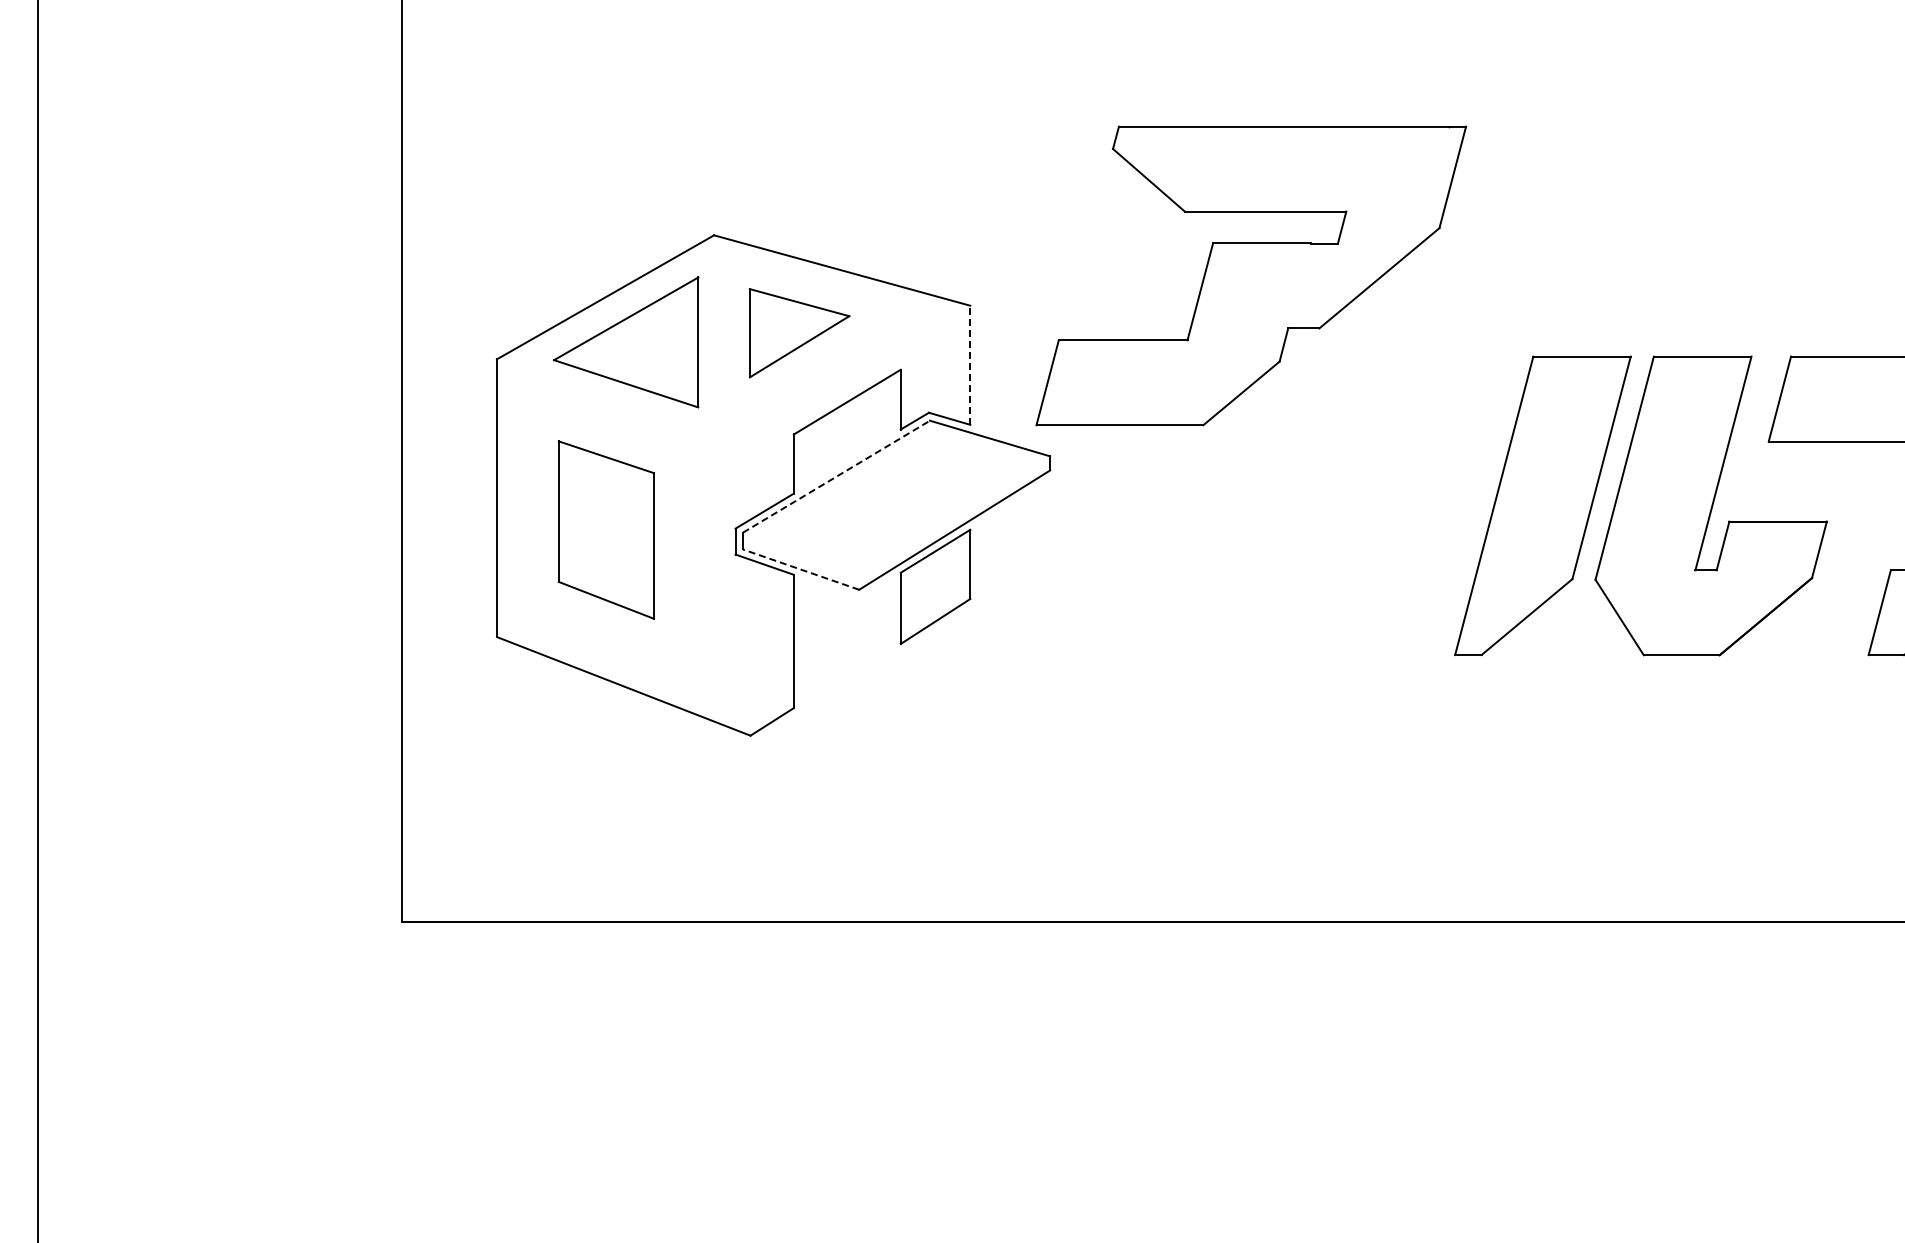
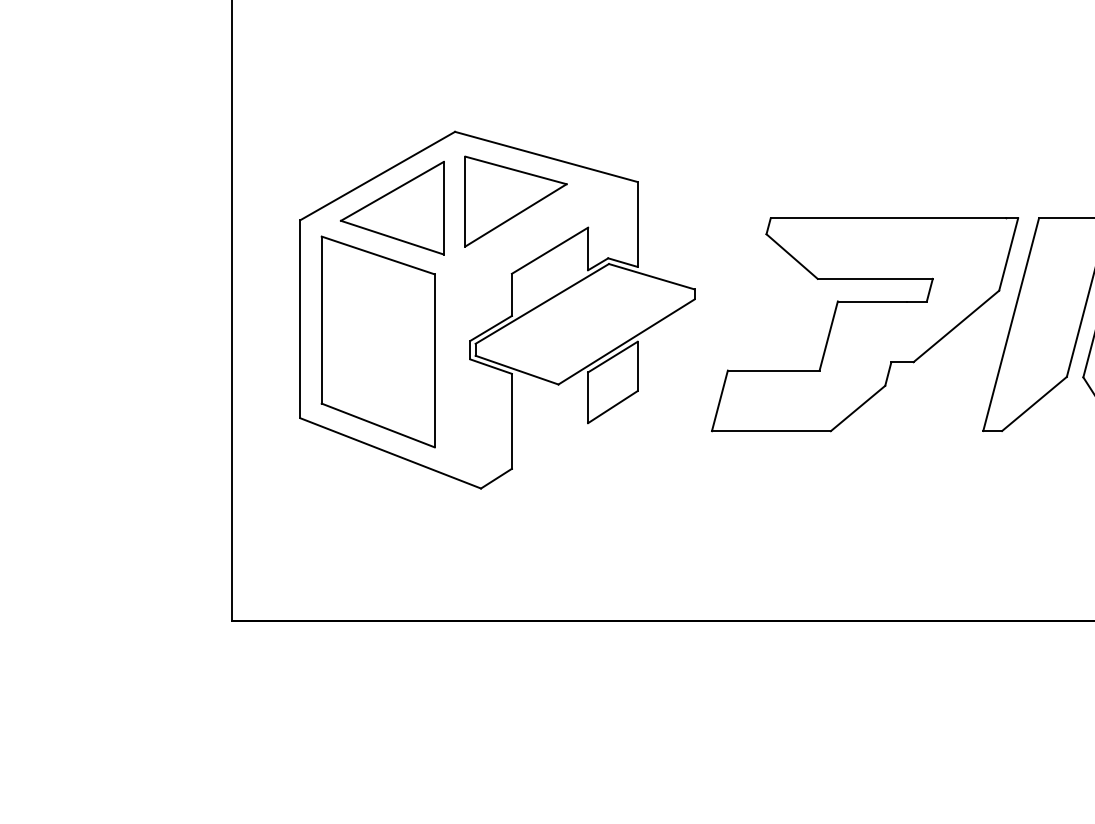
part: (1250, 275) -> (864, 324), moved
part: (799, 333) -> (515, 201), size x1.43
line: (970, 365) -> (637, 224), dashed -> solid
line: (836, 476) -> (542, 303), dashed -> solid
part: (606, 529) -> (378, 341), size x1.67
line: (801, 569) -> (517, 370), dashed -> solid

